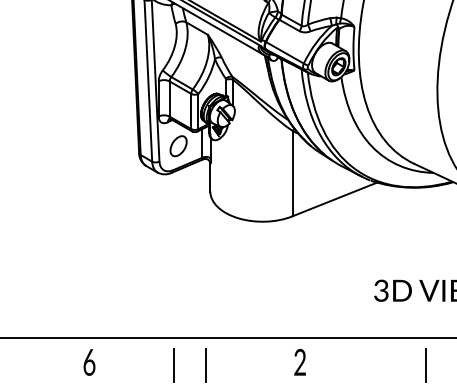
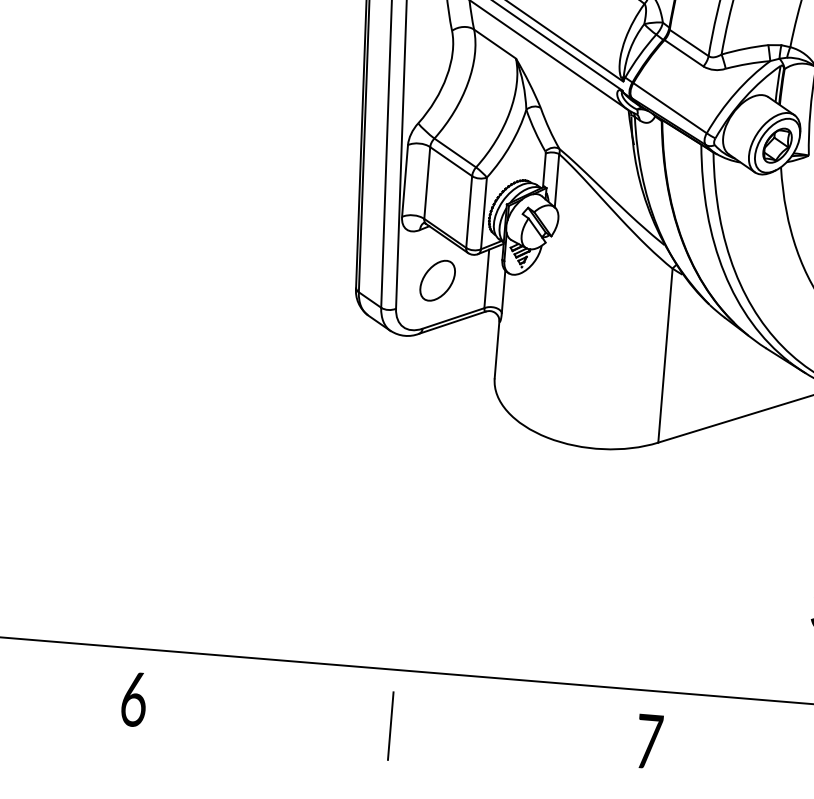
text: (300, 361) -> (650, 739), 2 -> 7
text: (89, 362) -> (134, 699), moved
line: (205, 365) -> (455, 732), removed

